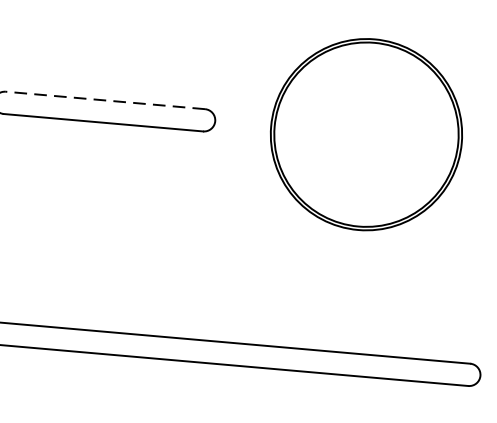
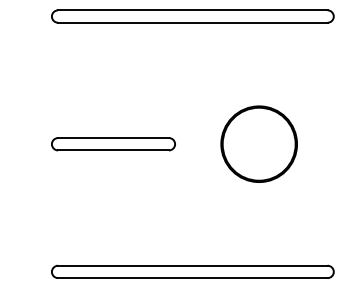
line: (105, 101) -> (113, 138), dashed -> solid
circle: (365, 133) -> (258, 143), size x0.71

